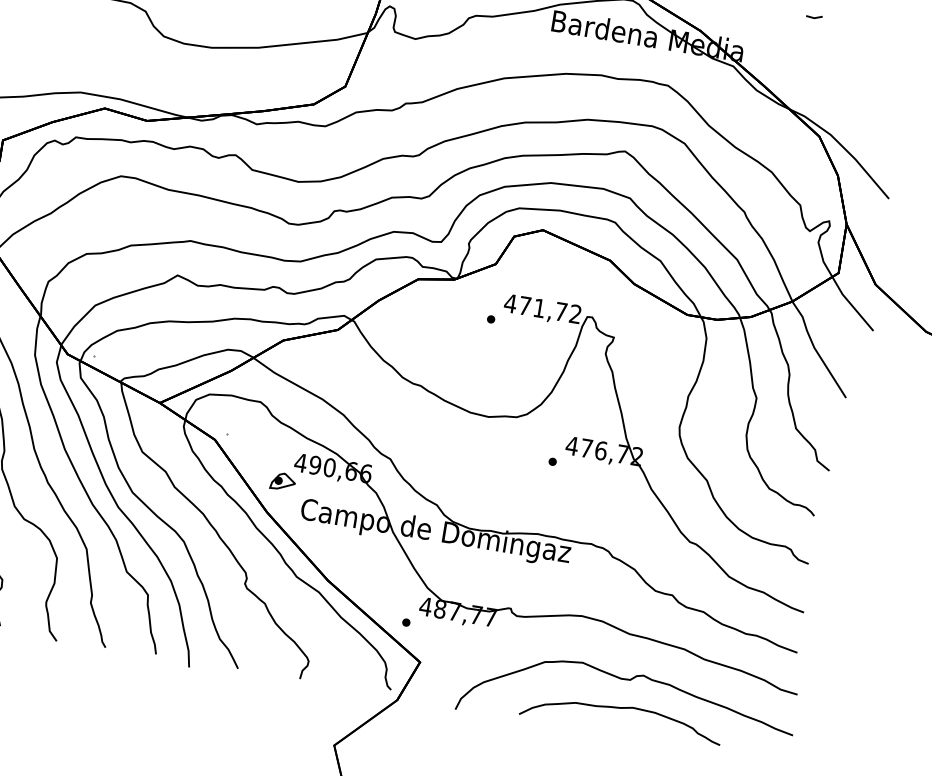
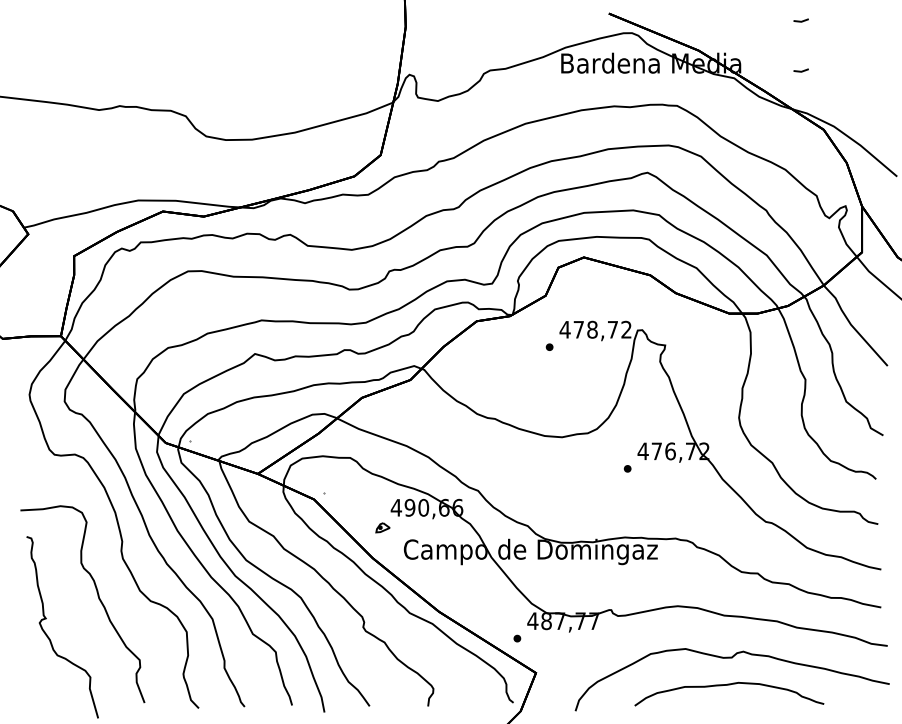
line: (804, 69) -> (800, 70), added
text: (539, 308) -> (592, 329), 471,72 -> 478,72
part: (282, 481) -> (382, 527), size x0.6

